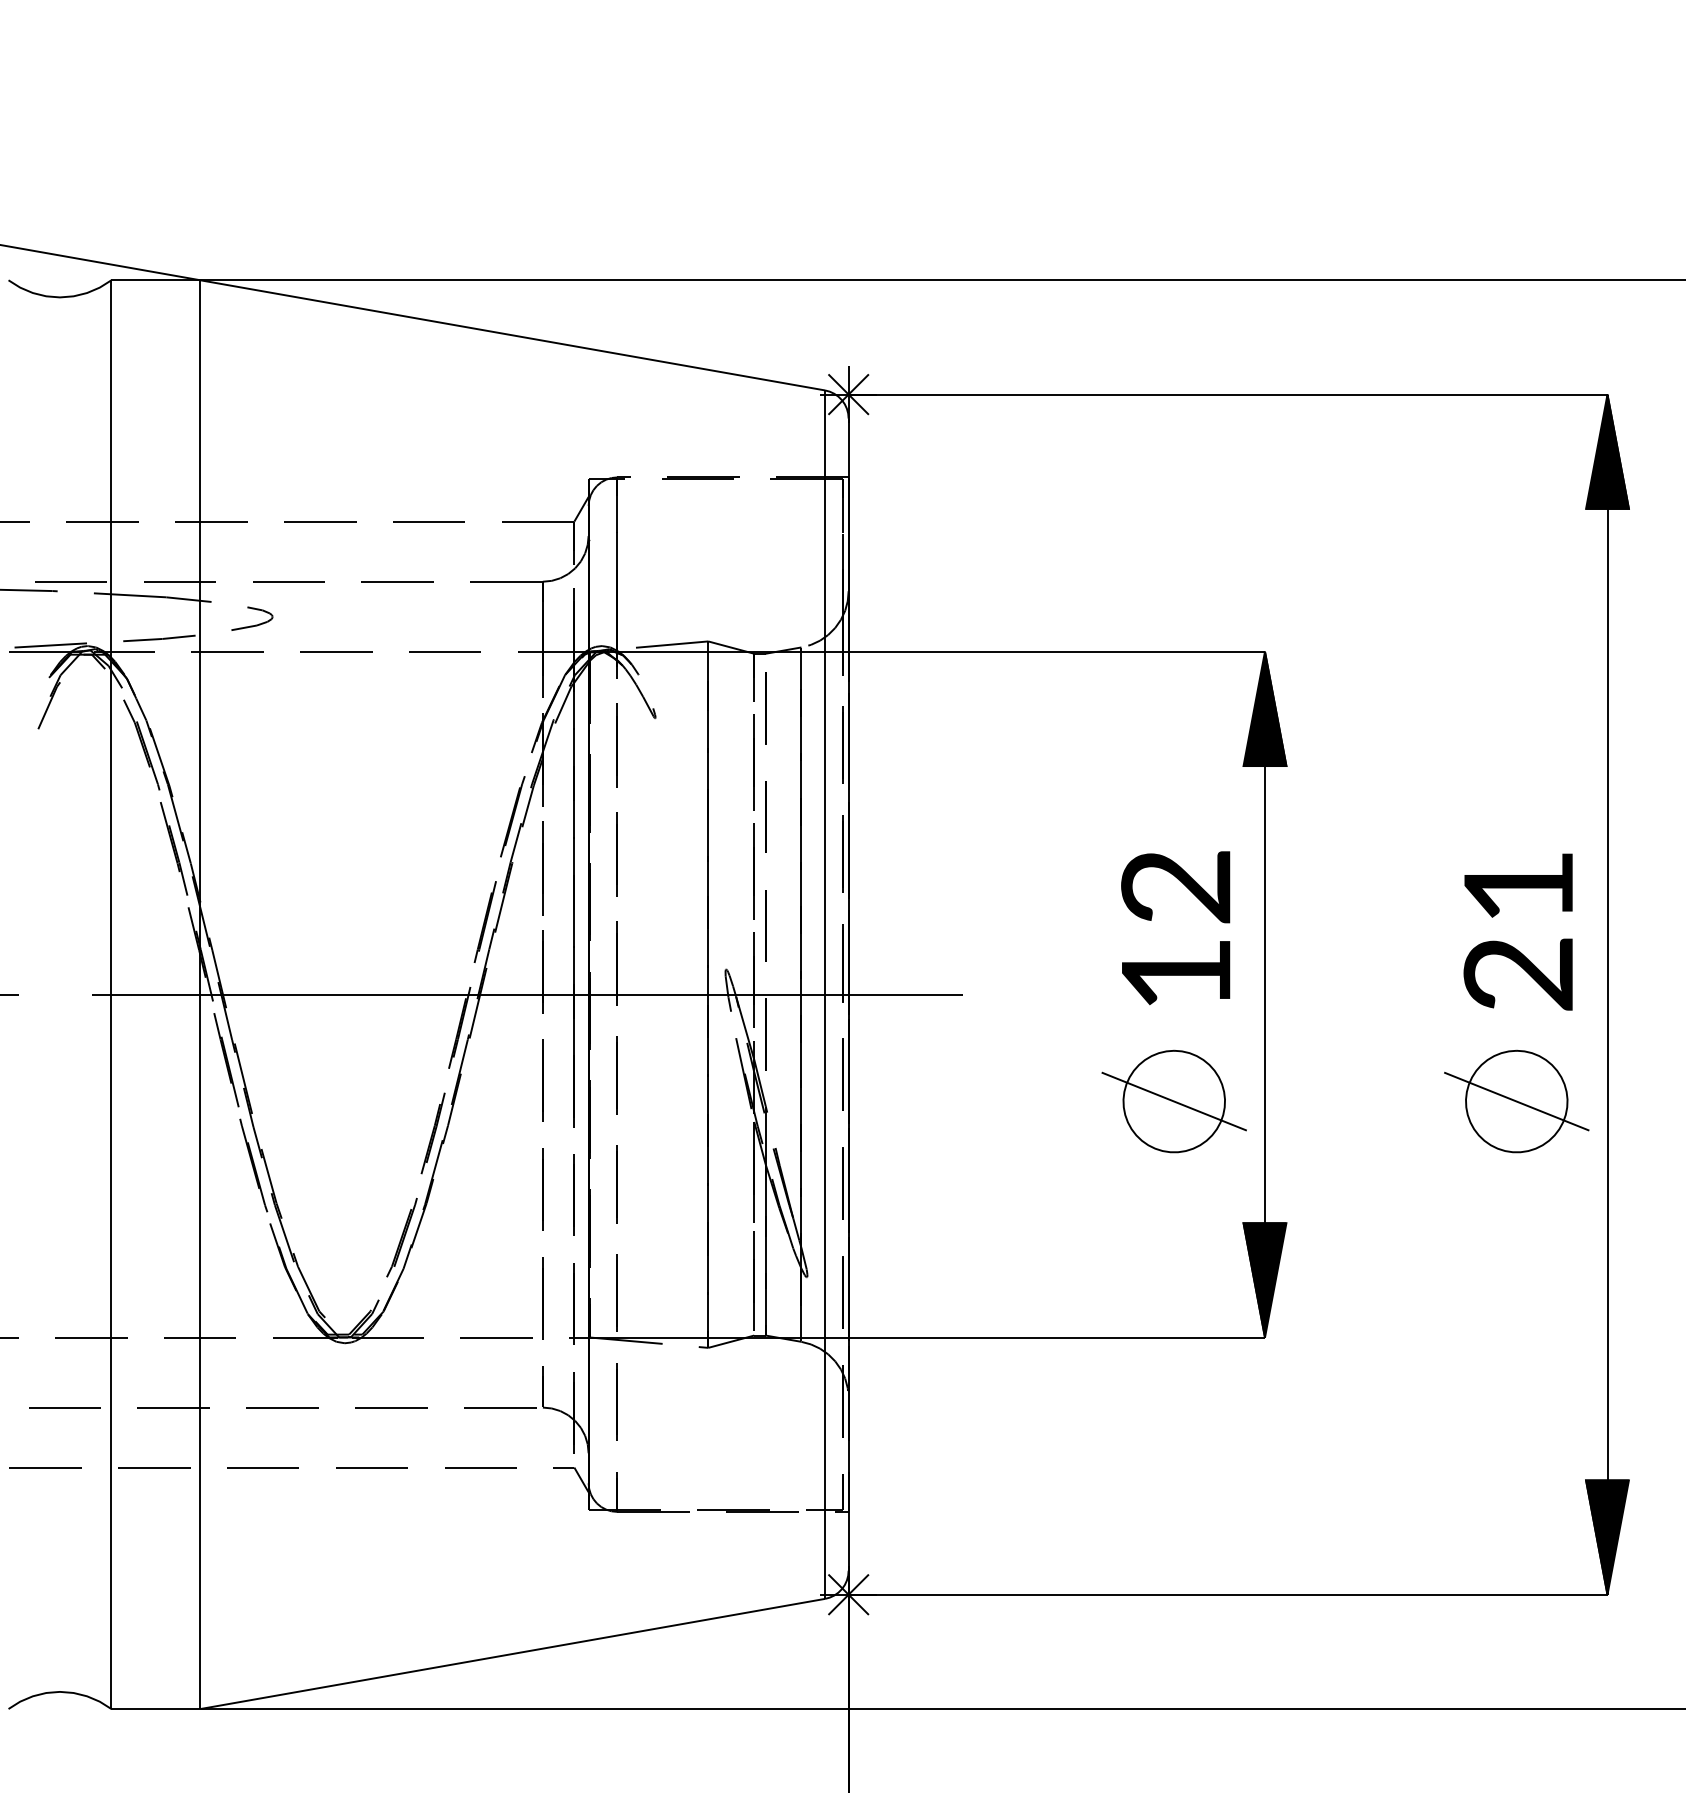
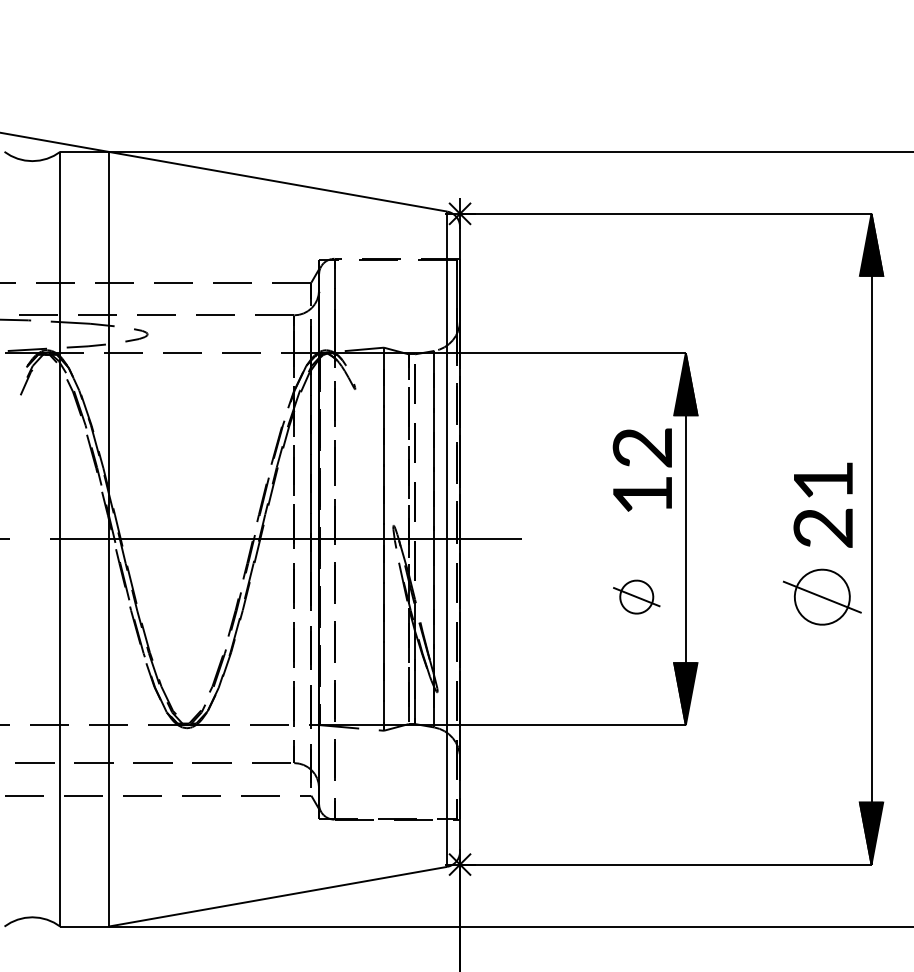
text: (1174, 926) -> (641, 469), moved
part: (1174, 1100) -> (636, 596), size x0.6

